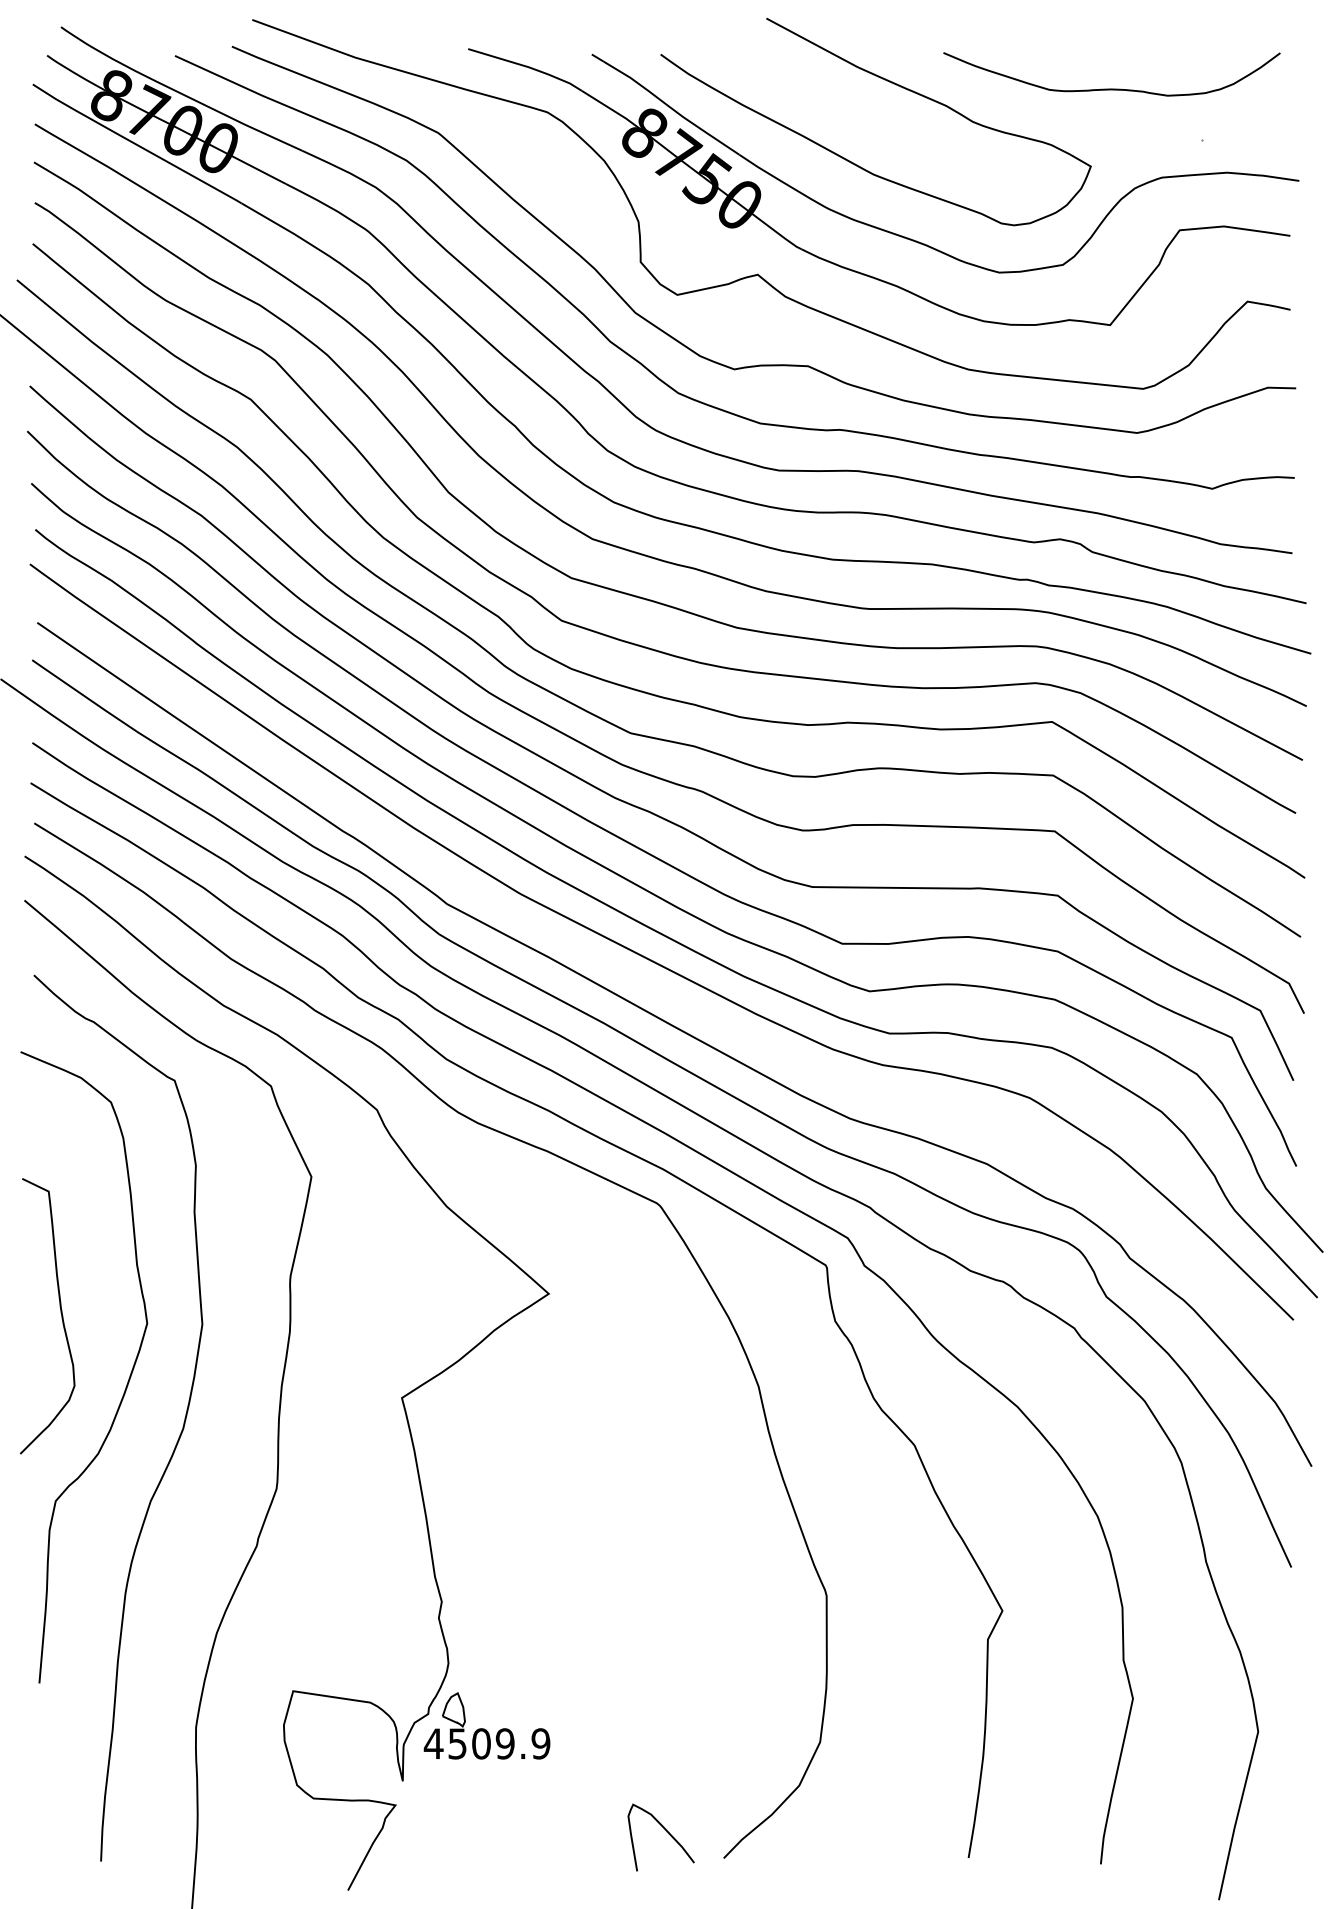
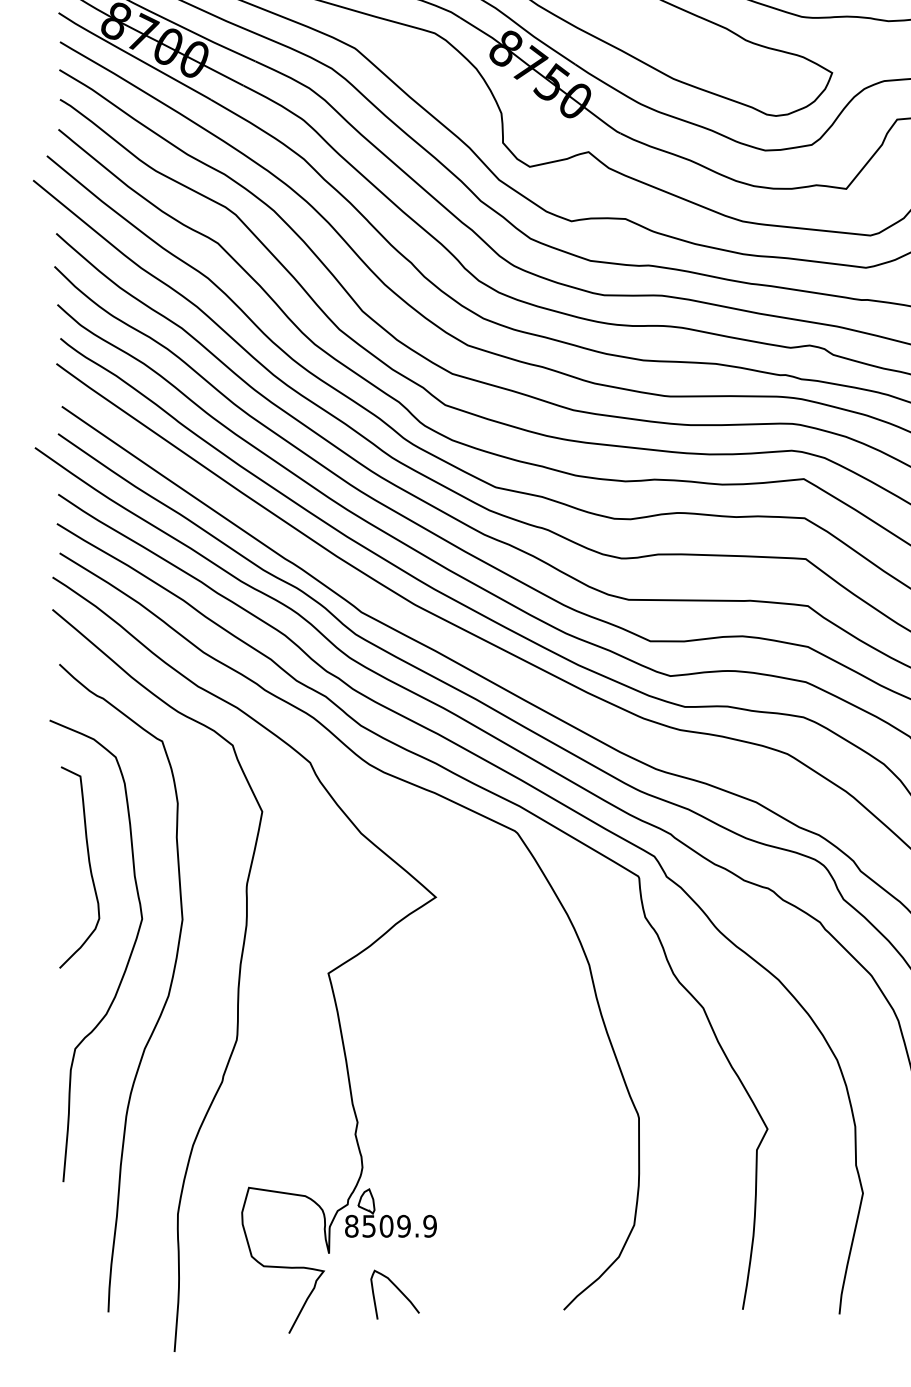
curve: (60, 1313) -> (89, 865), moved
text: (433, 1743) -> (351, 1226), 4509.9 -> 8509.9
curve: (667, 1833) -> (399, 1291), moved

